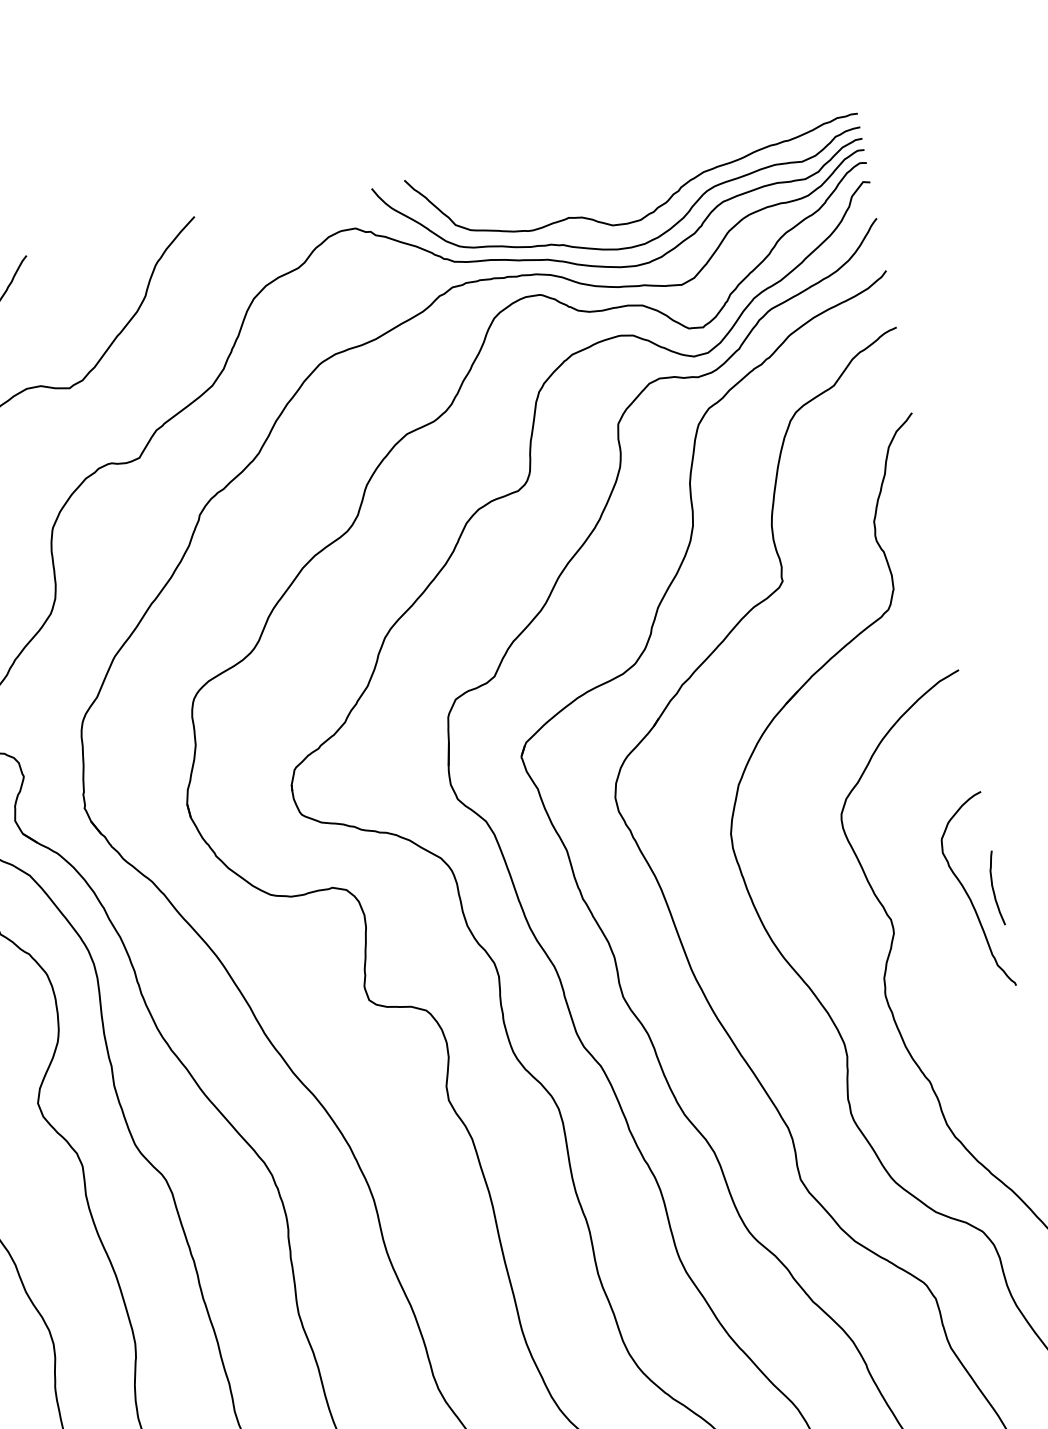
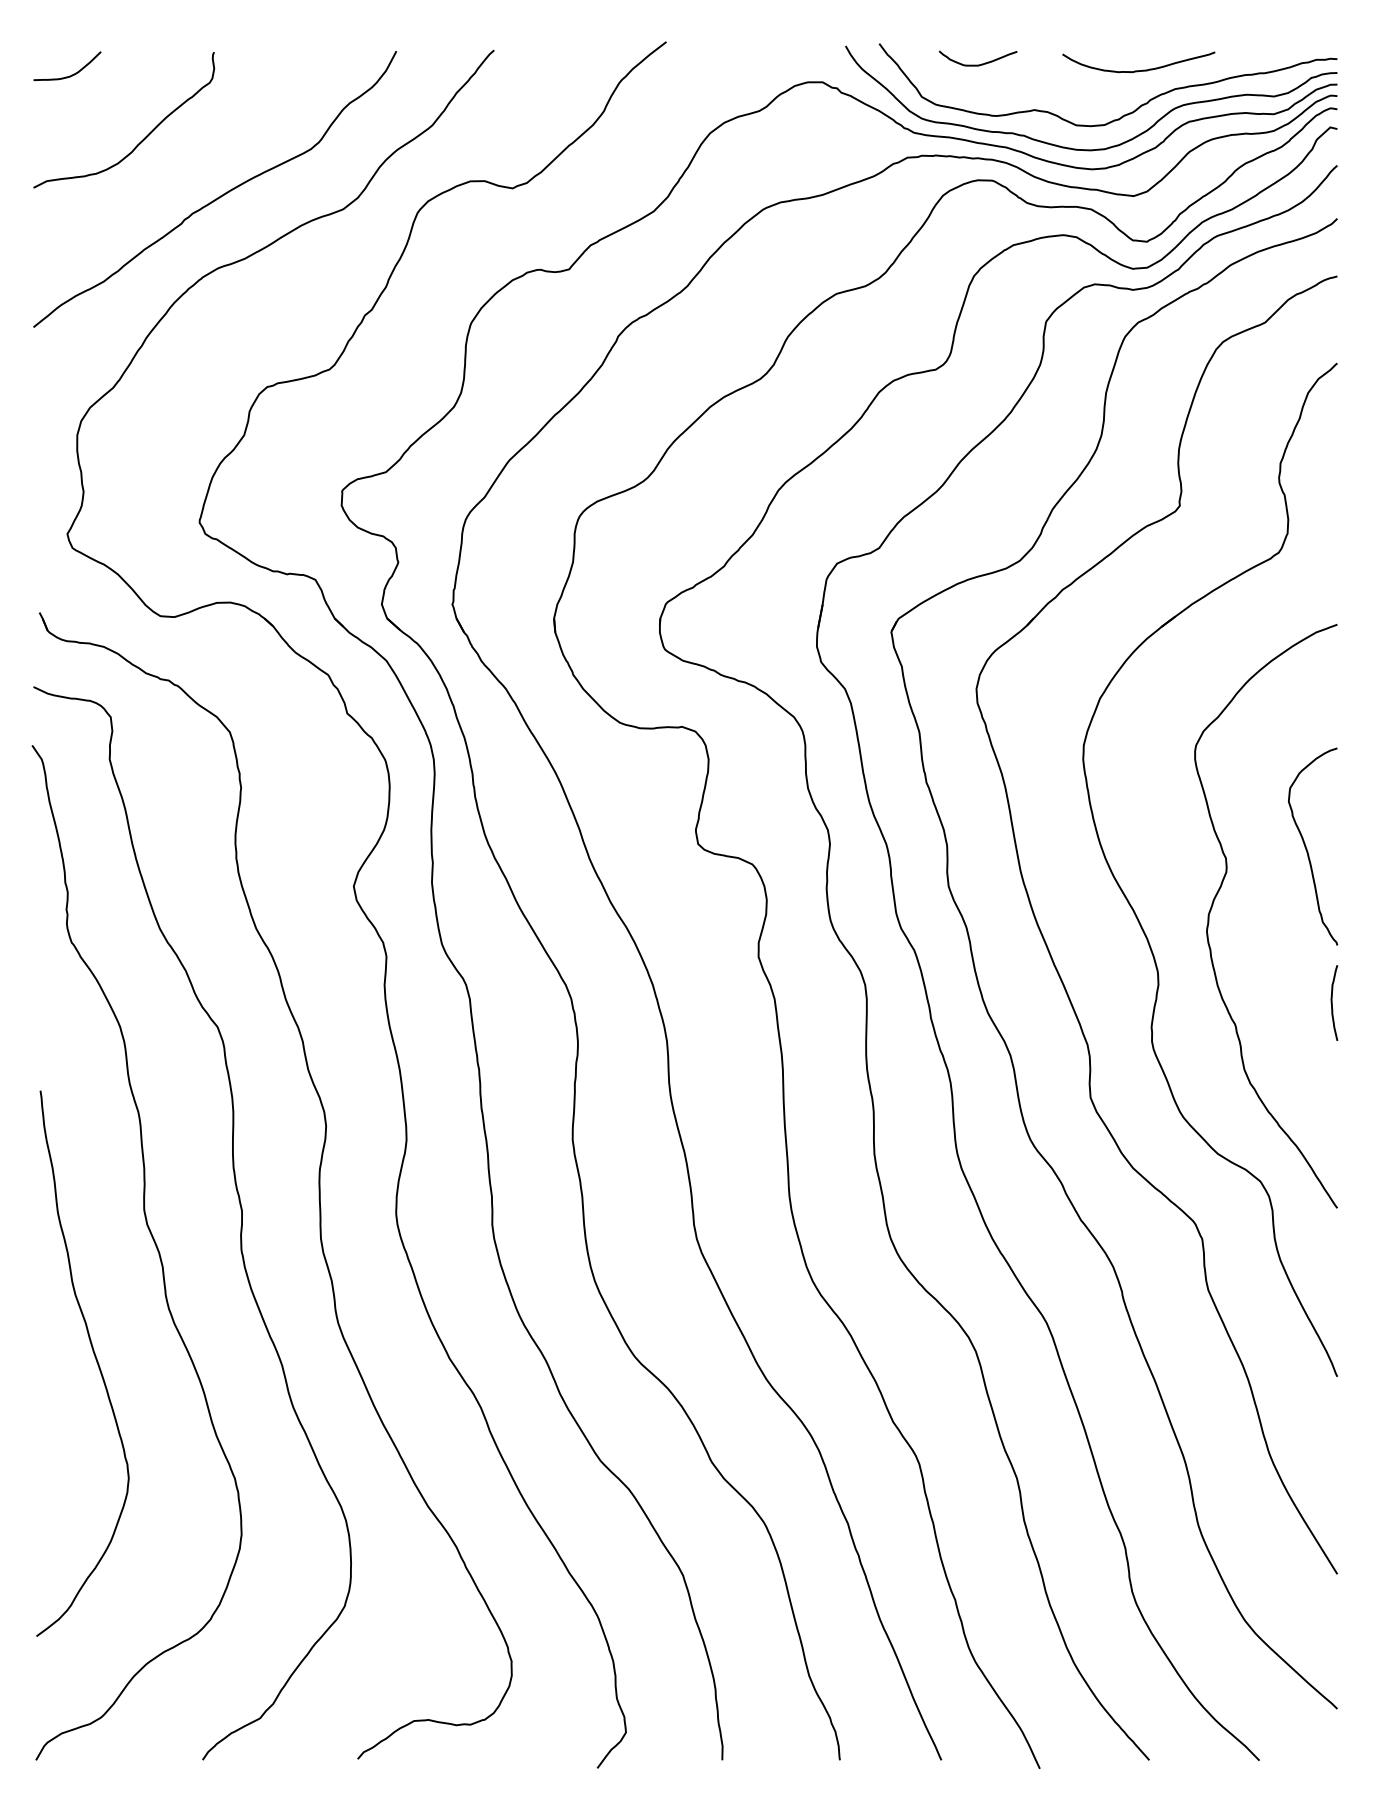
curve: (664, 160) -> (1138, 70), added
curve: (504, 183) -> (977, 64), added
curve: (993, 888) -> (1332, 1002), moved

